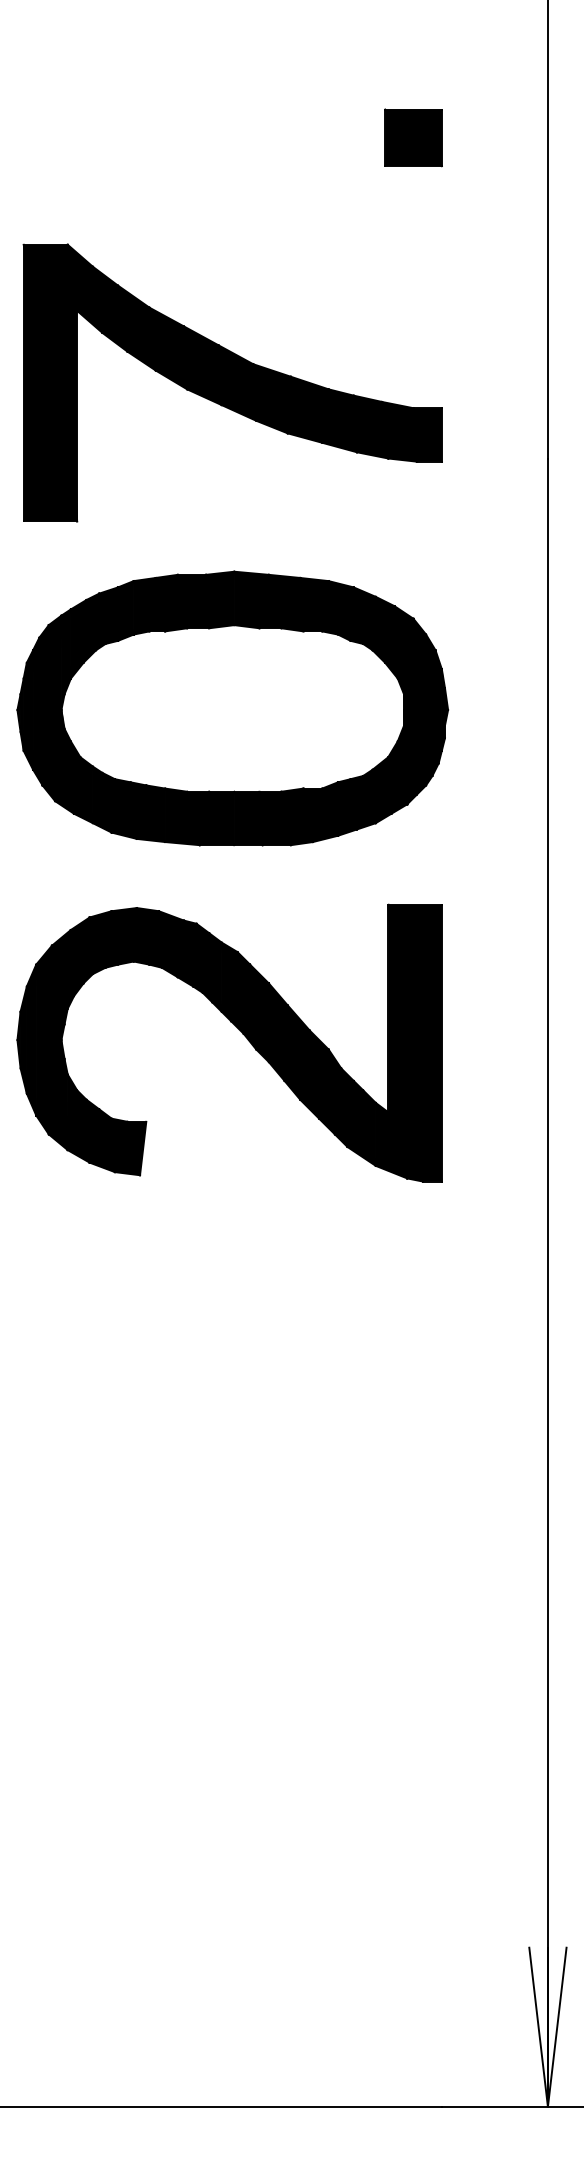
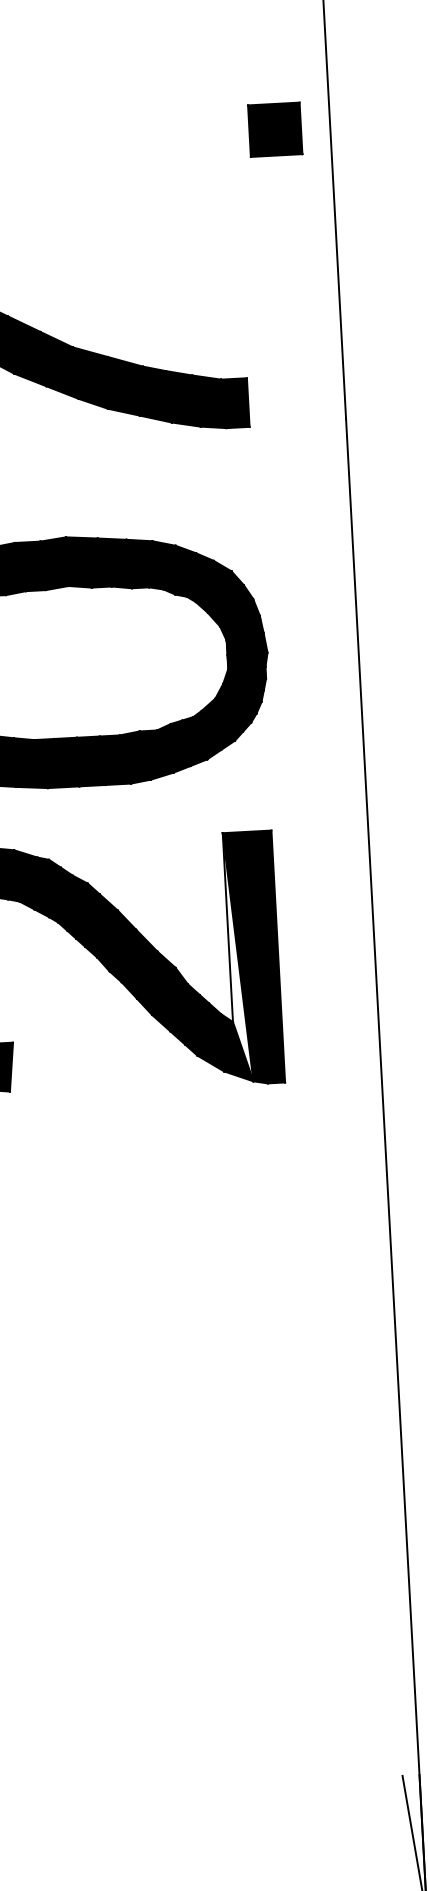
part: (413, 137) -> (275, 129), moved
fill: (397, 1041) -> (237, 957), removed

